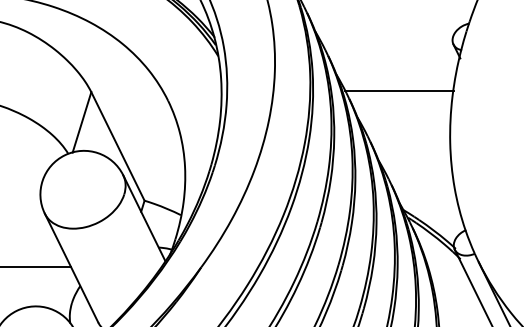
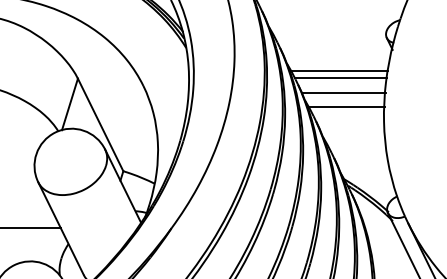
line: (396, 82) -> (338, 70), added
line: (402, 109) -> (343, 93), added
line: (406, 125) -> (346, 107), added

